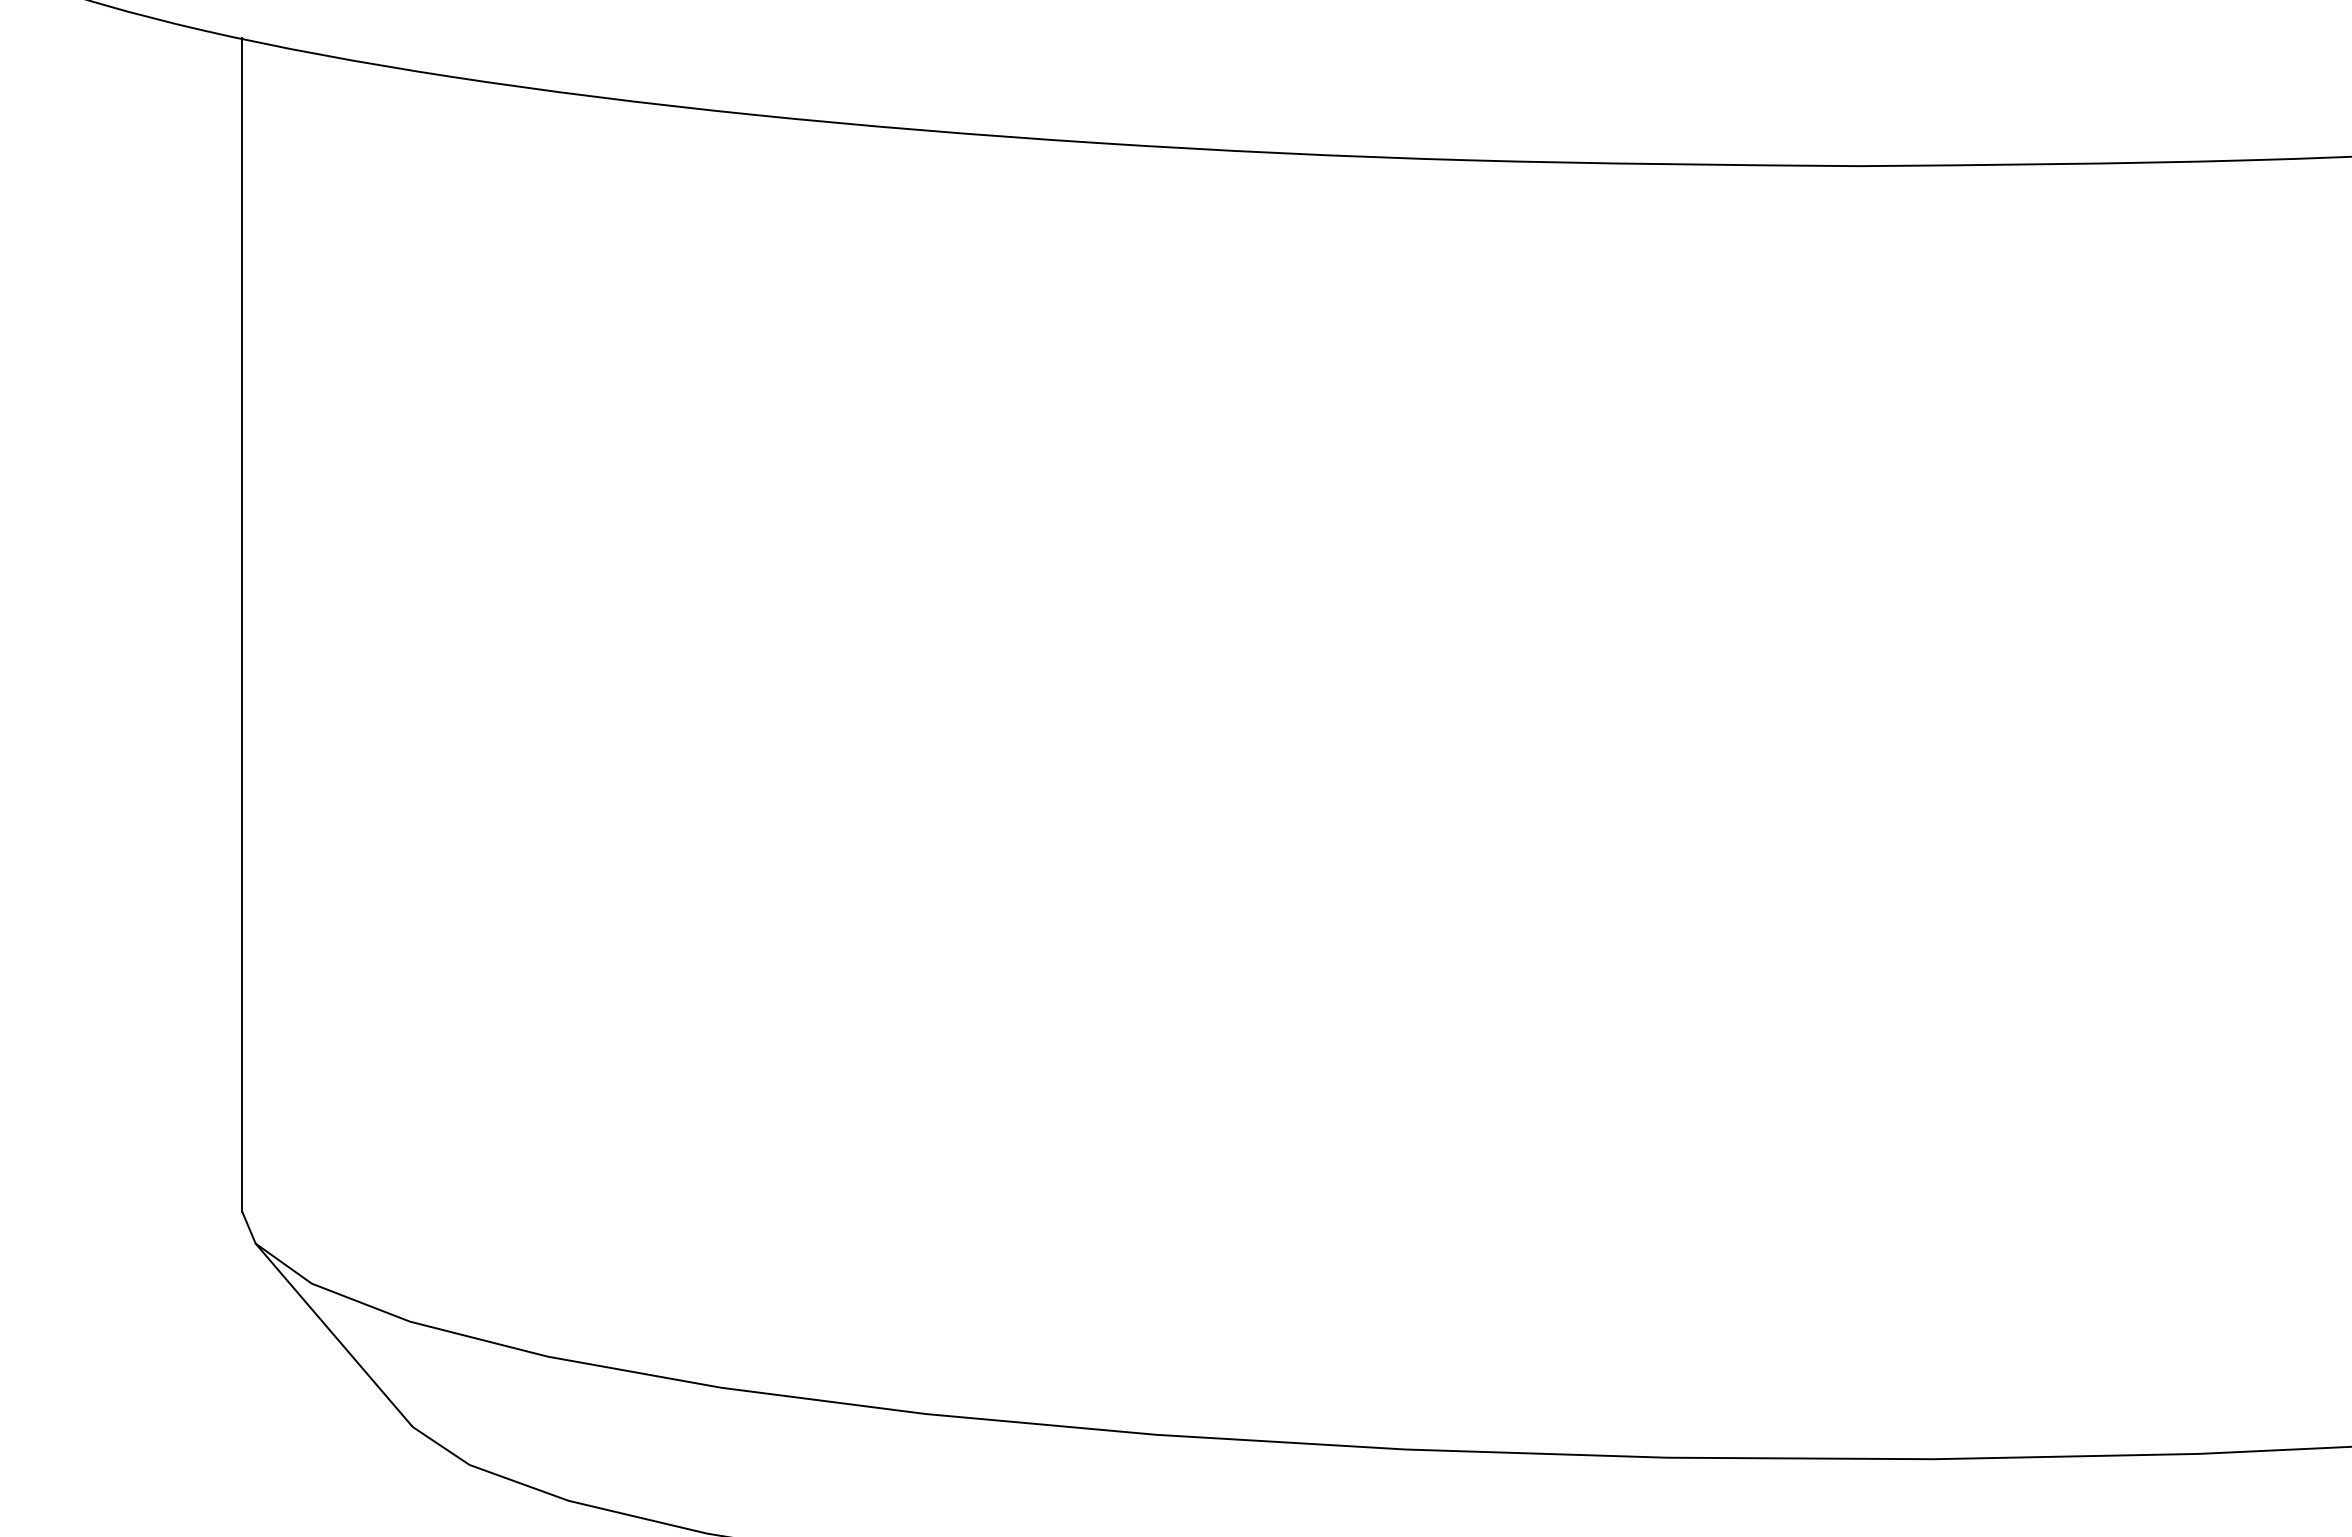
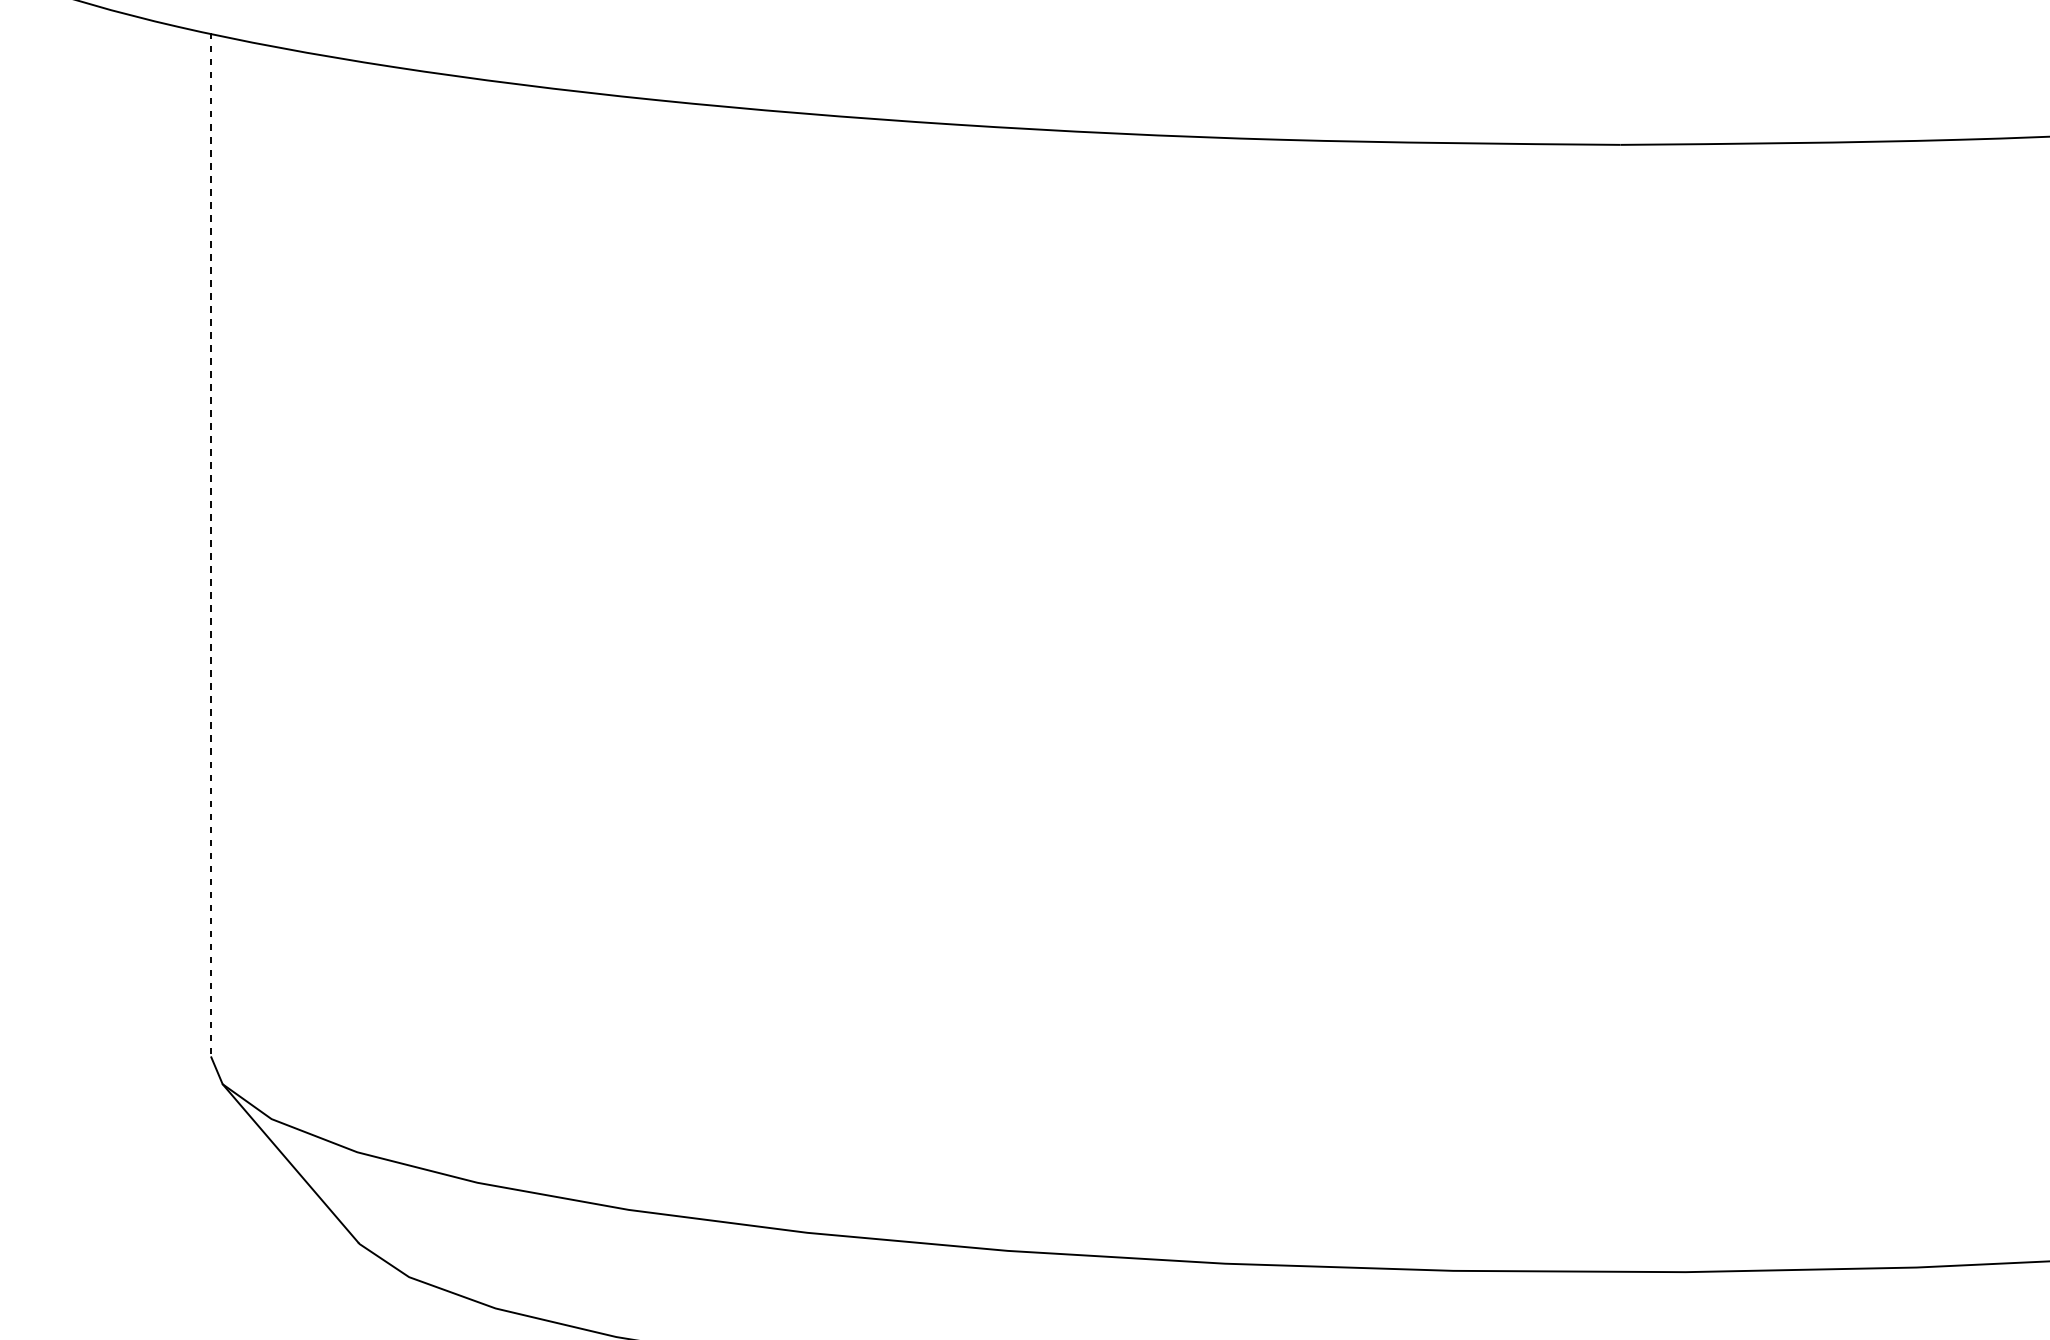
line: (242, 625) -> (211, 545), solid -> dashed

